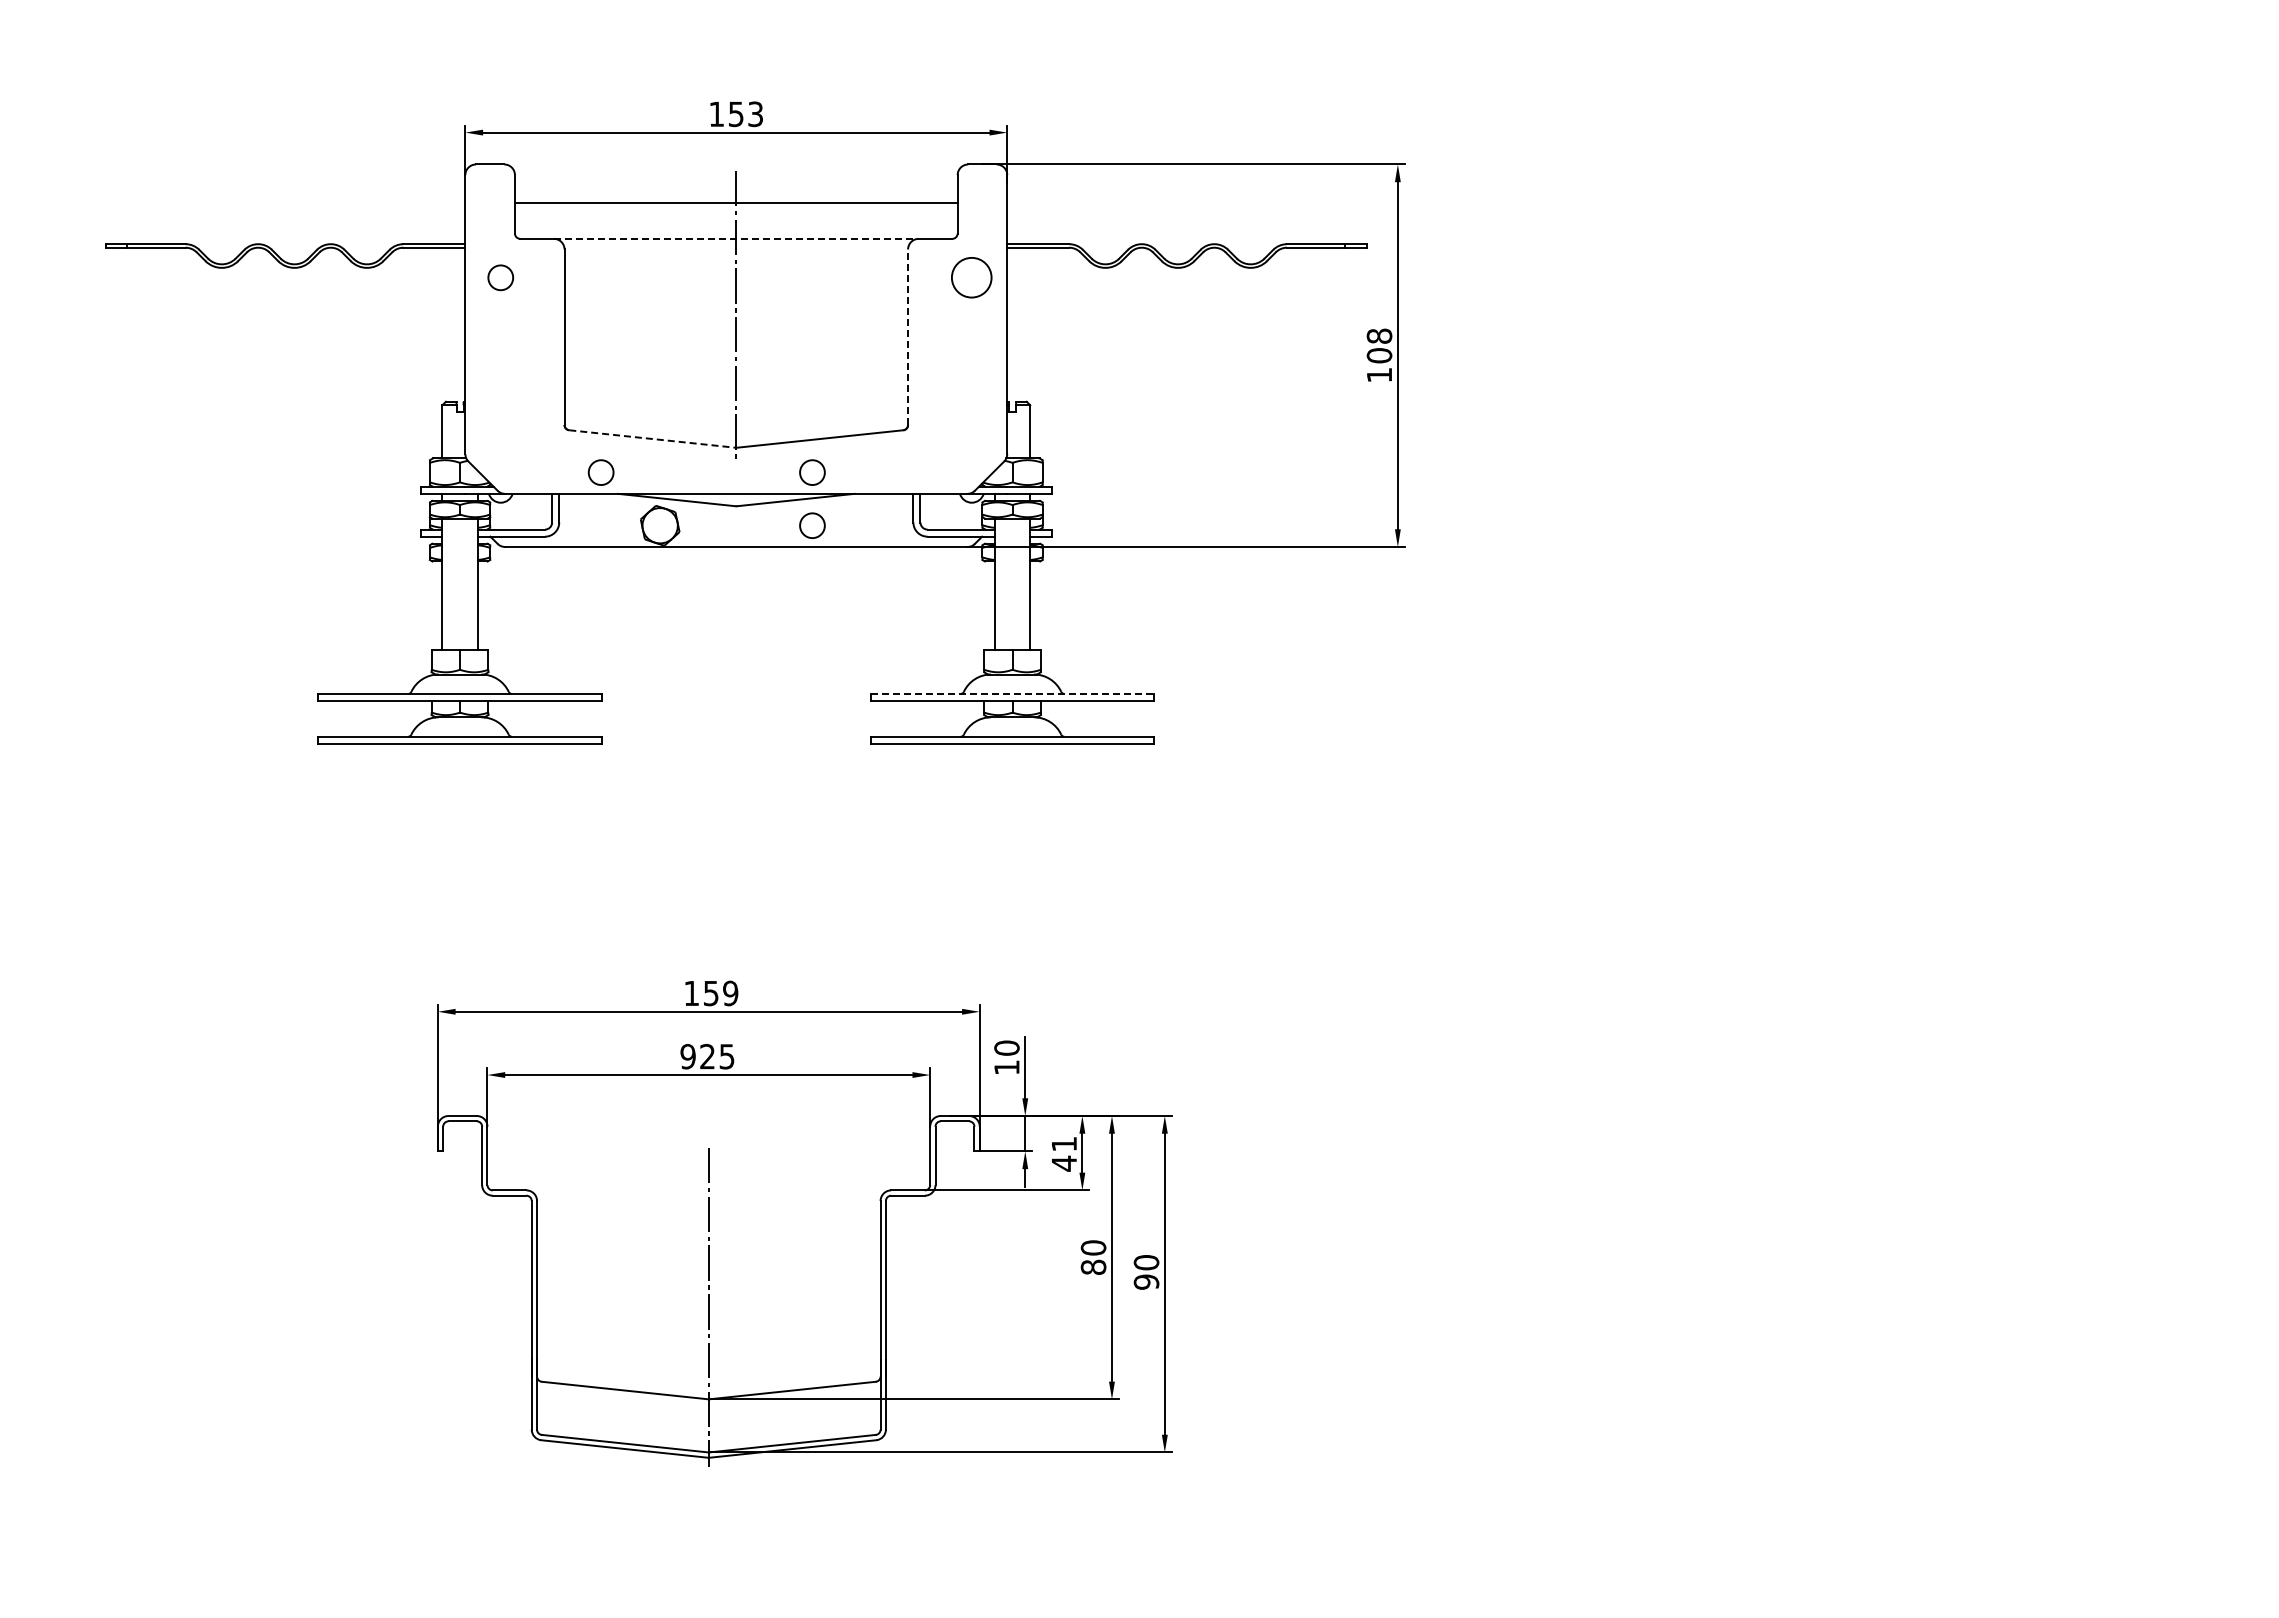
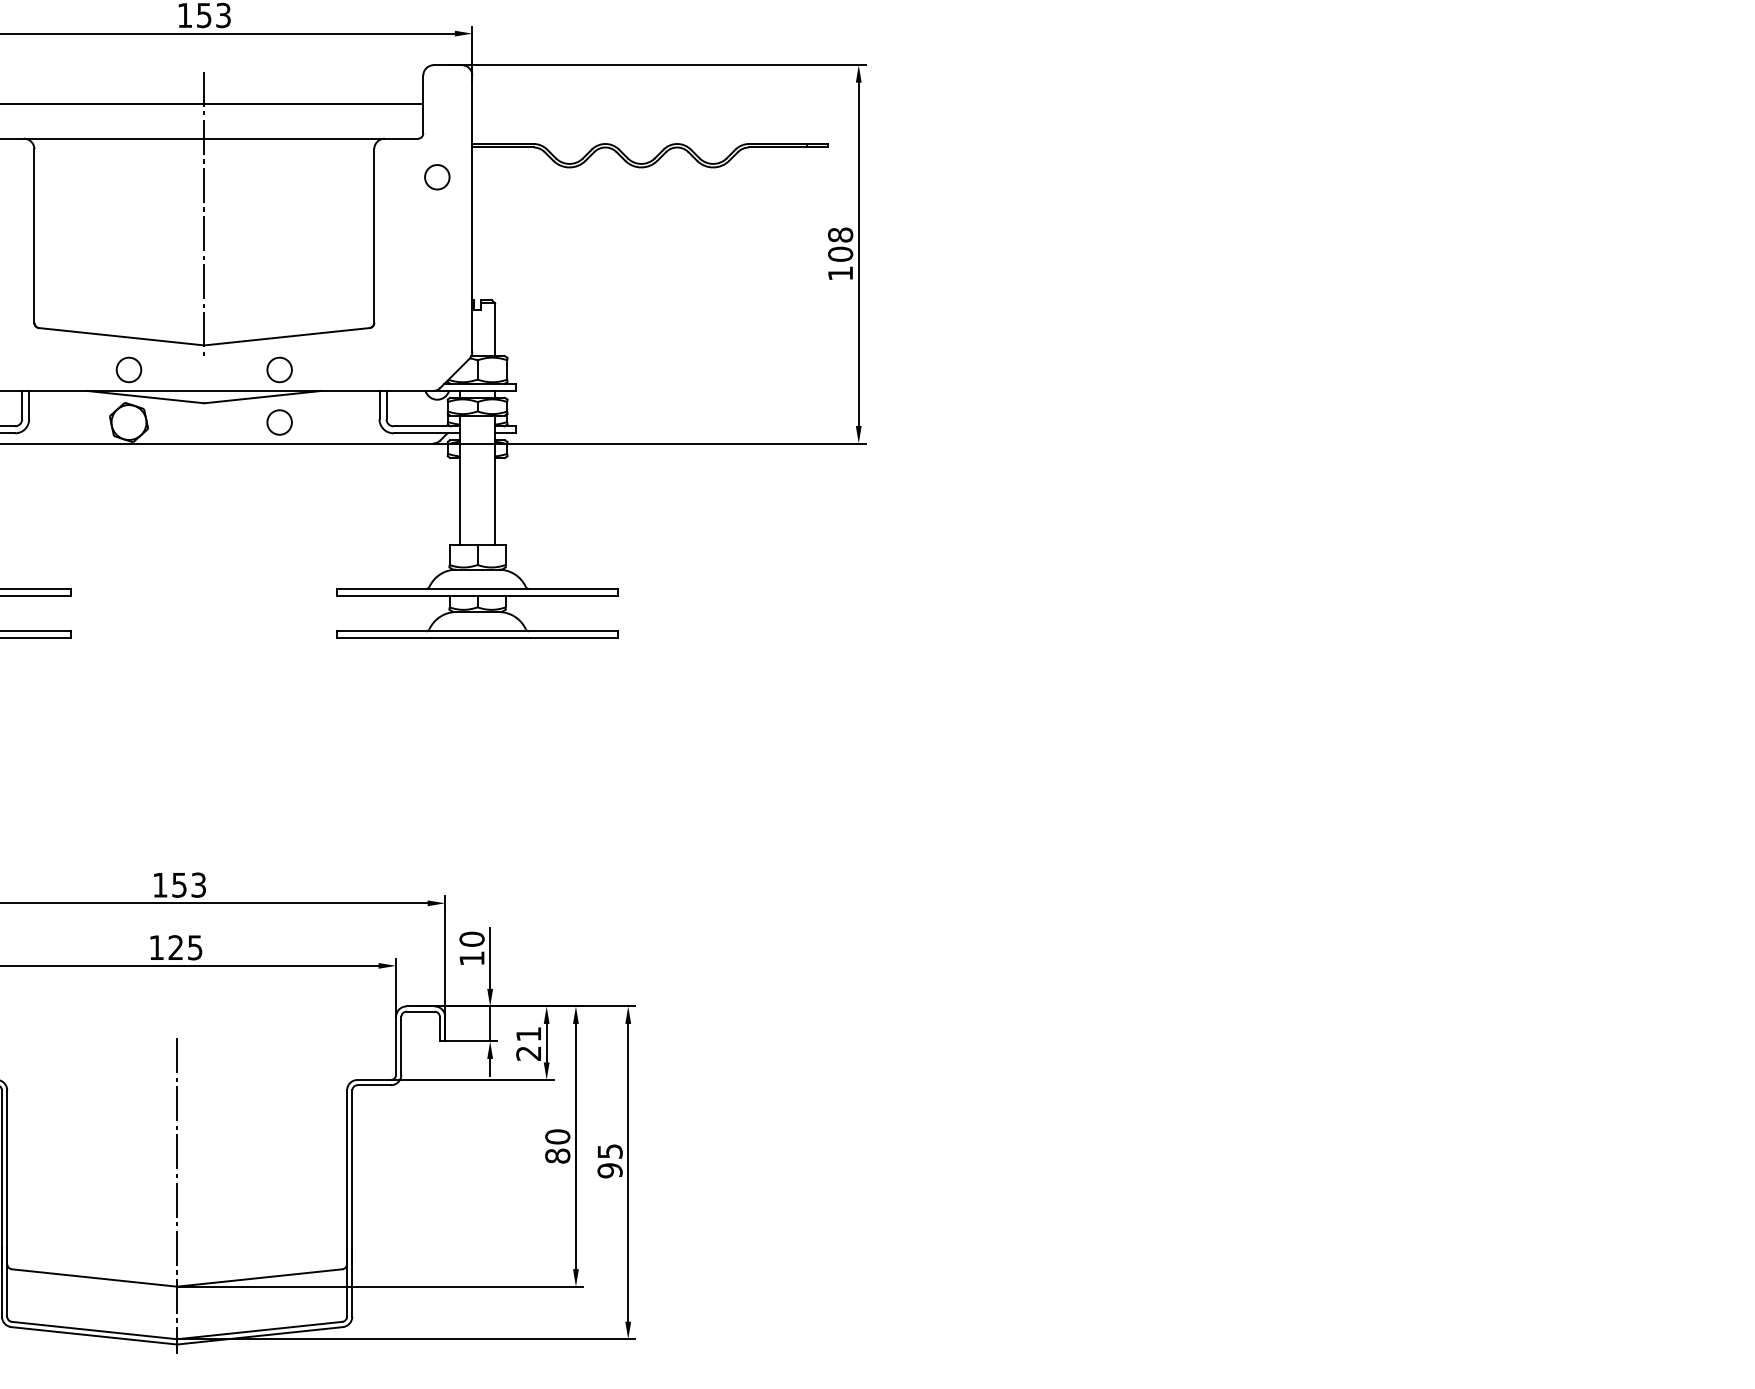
line: (736, 238) -> (204, 138), dashed -> solid
circle: (971, 277) -> (436, 176), size x0.62
line: (908, 337) -> (374, 236), dashed -> solid
line: (652, 439) -> (121, 337), dashed -> solid
circle: (600, 472) -> (128, 369), moved
line: (1012, 693) -> (477, 588), dashed -> solid
text: (730, 993) -> (198, 885), 159 -> 153
text: (687, 1056) -> (156, 947), 925 -> 125
text: (1063, 1163) -> (527, 1053), 41 -> 21
text: (1146, 1262) -> (610, 1151), 90 -> 95

